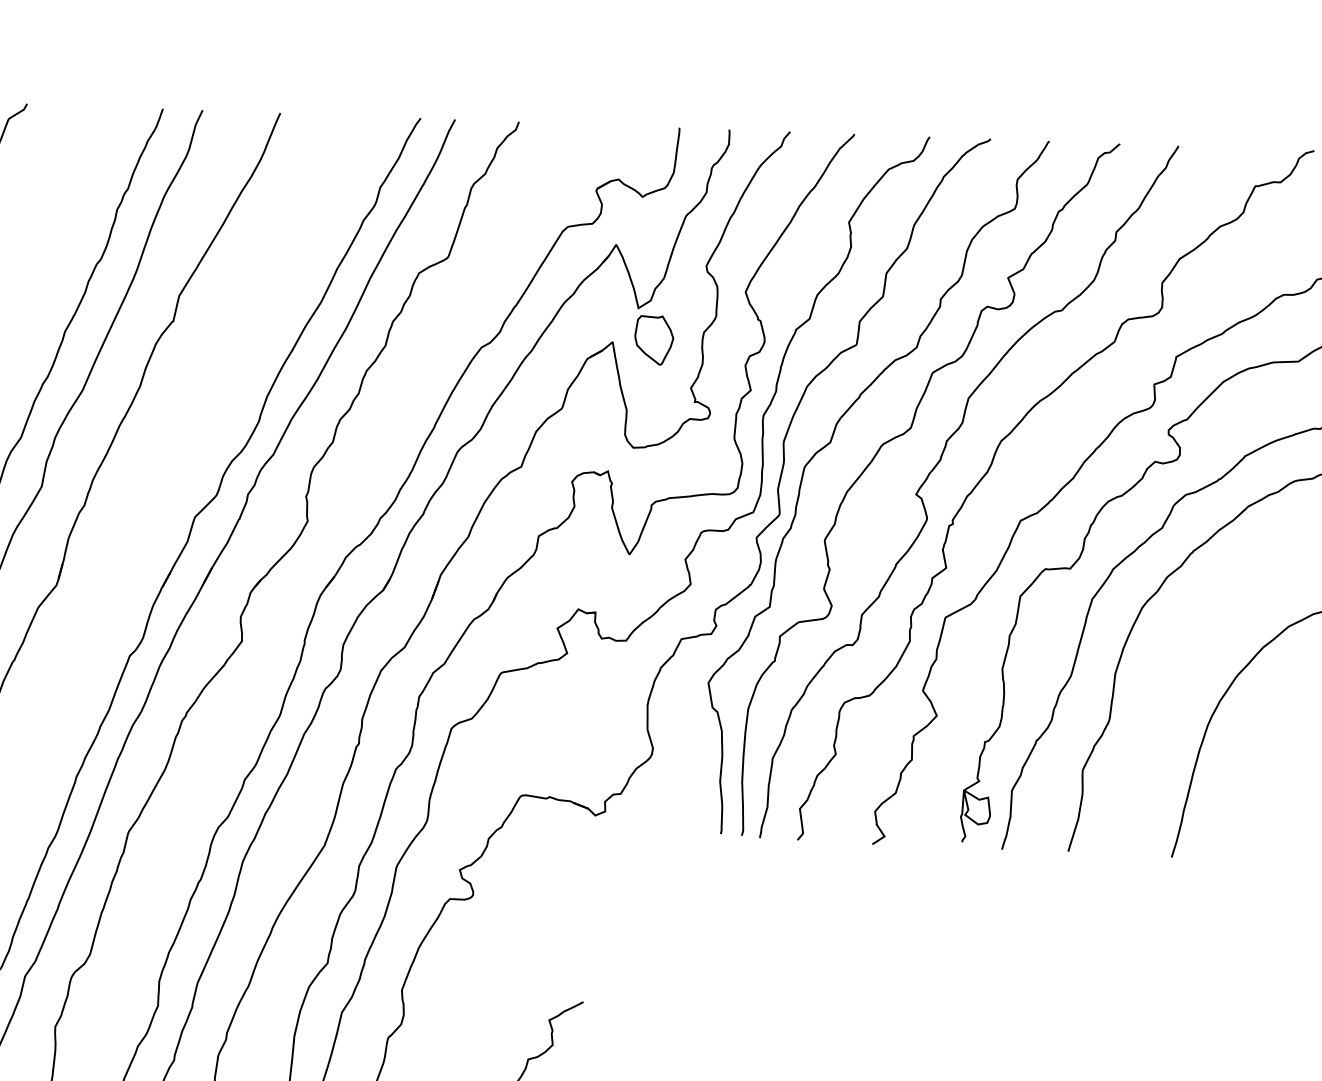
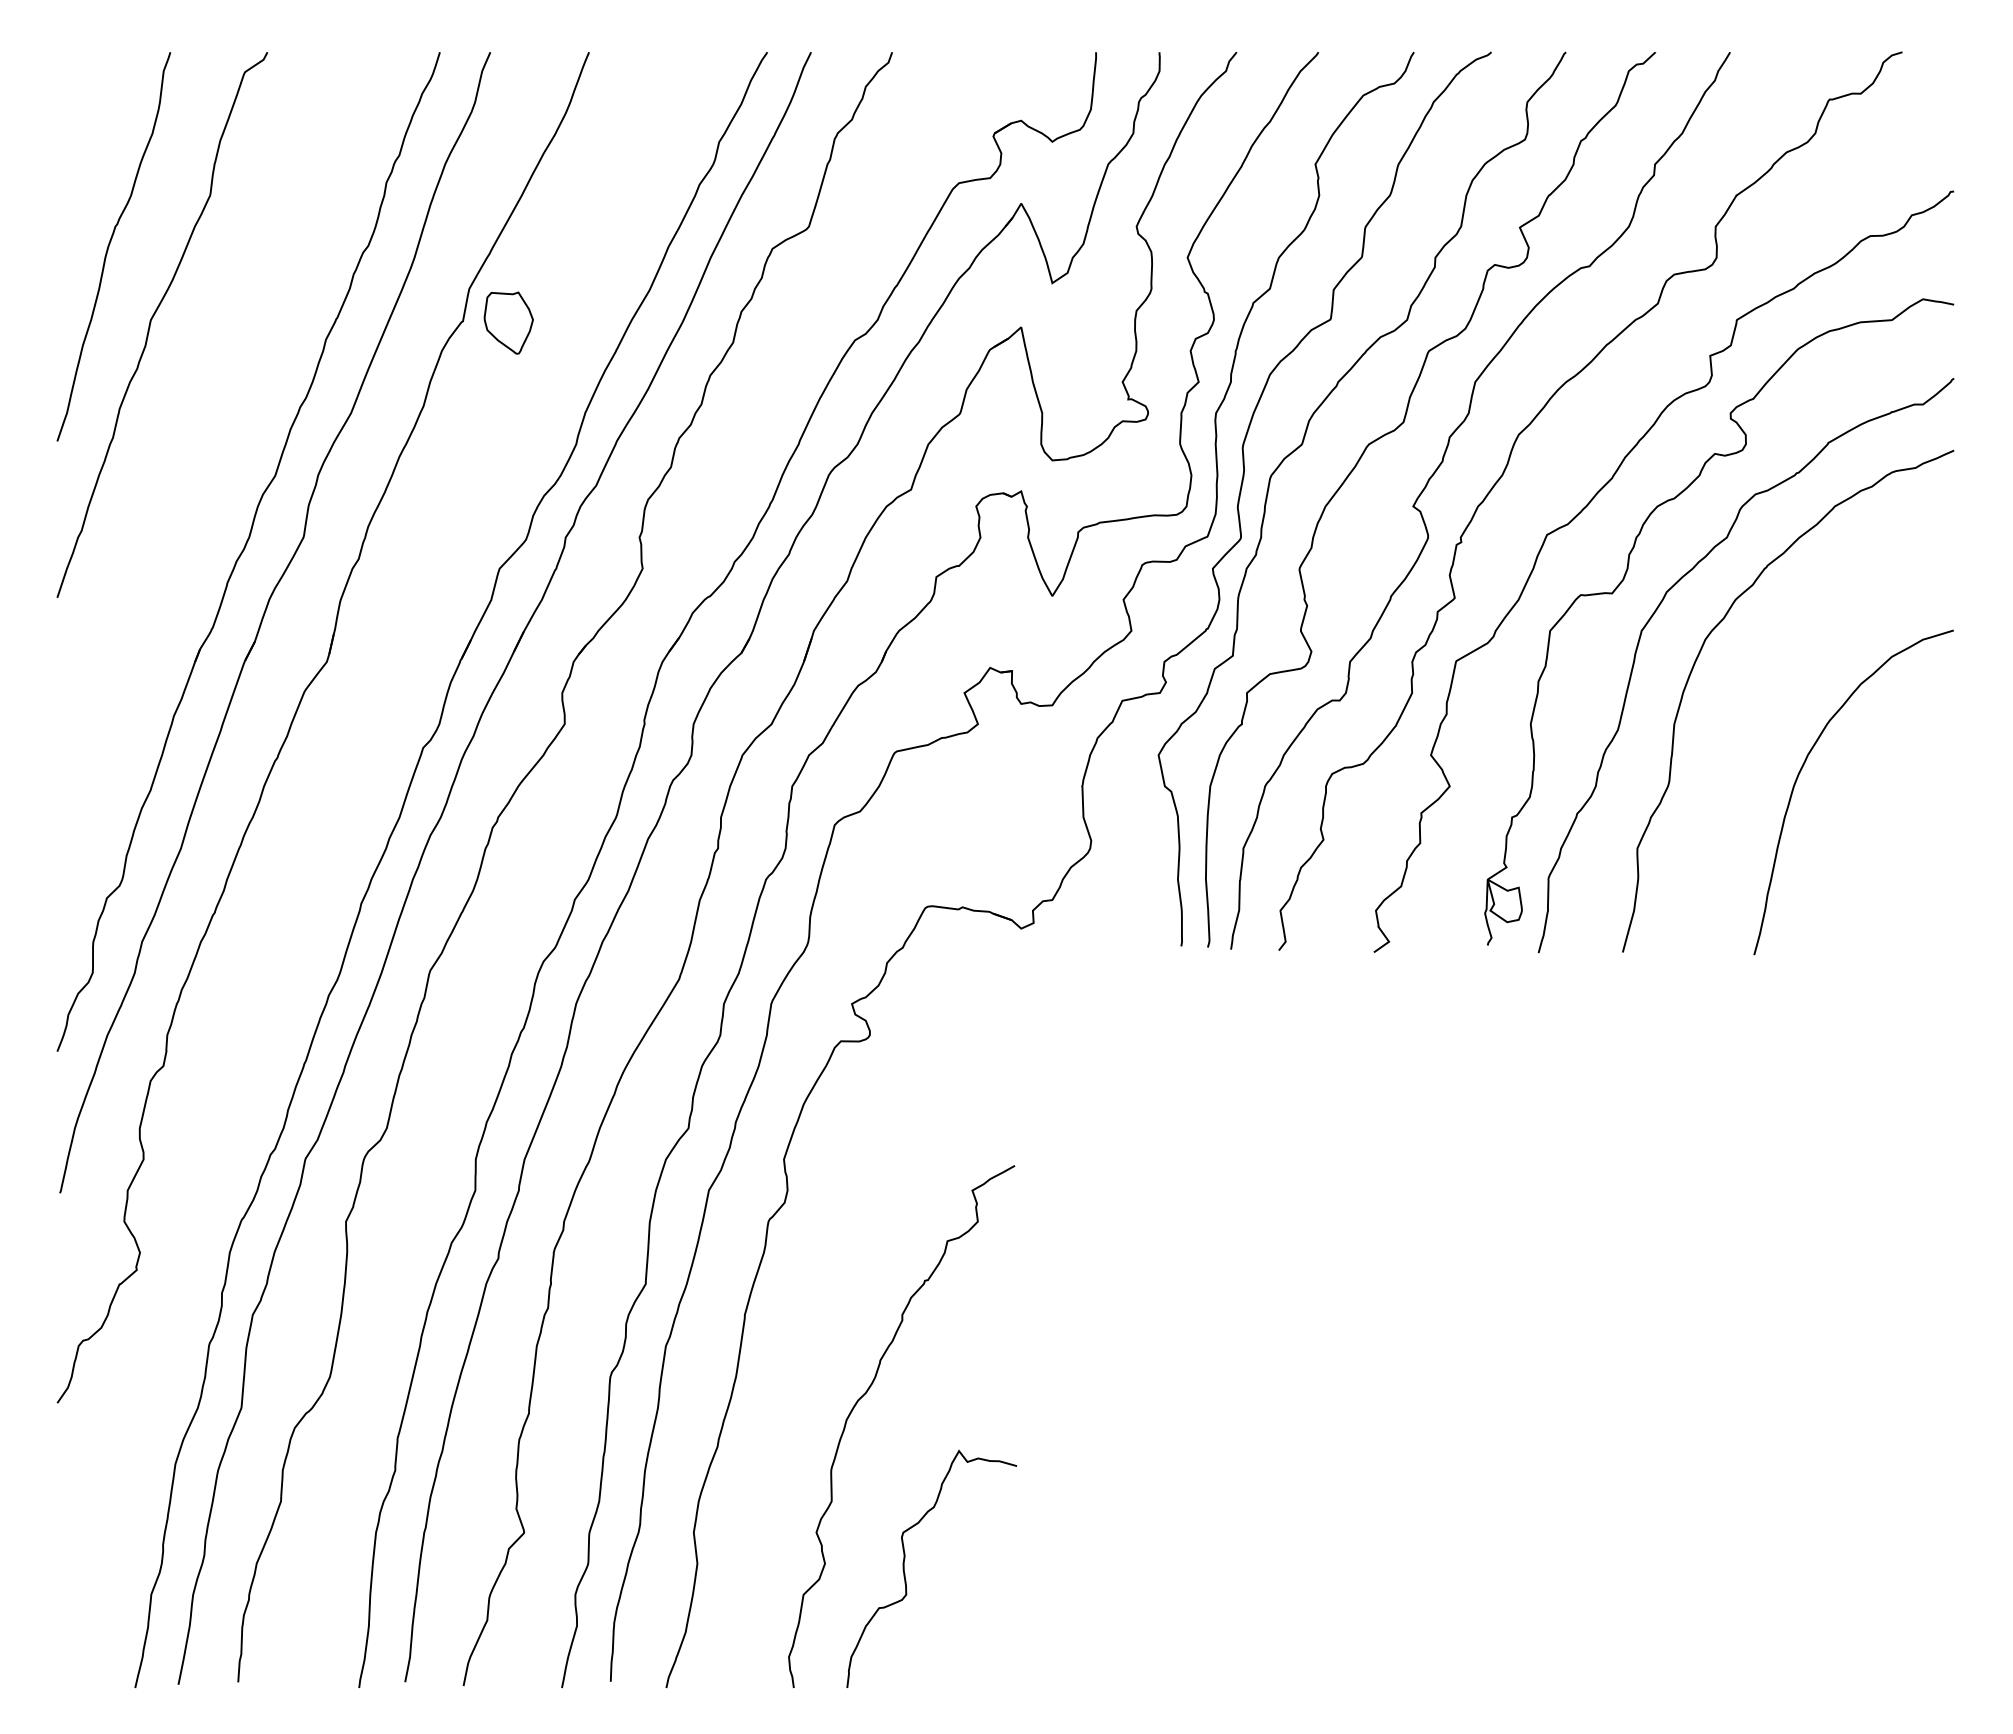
part: (653, 339) -> (508, 322), moved

